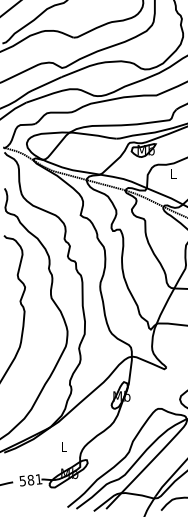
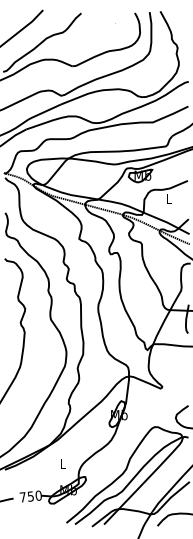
text: (30, 480) -> (30, 496), 581 -> 750

